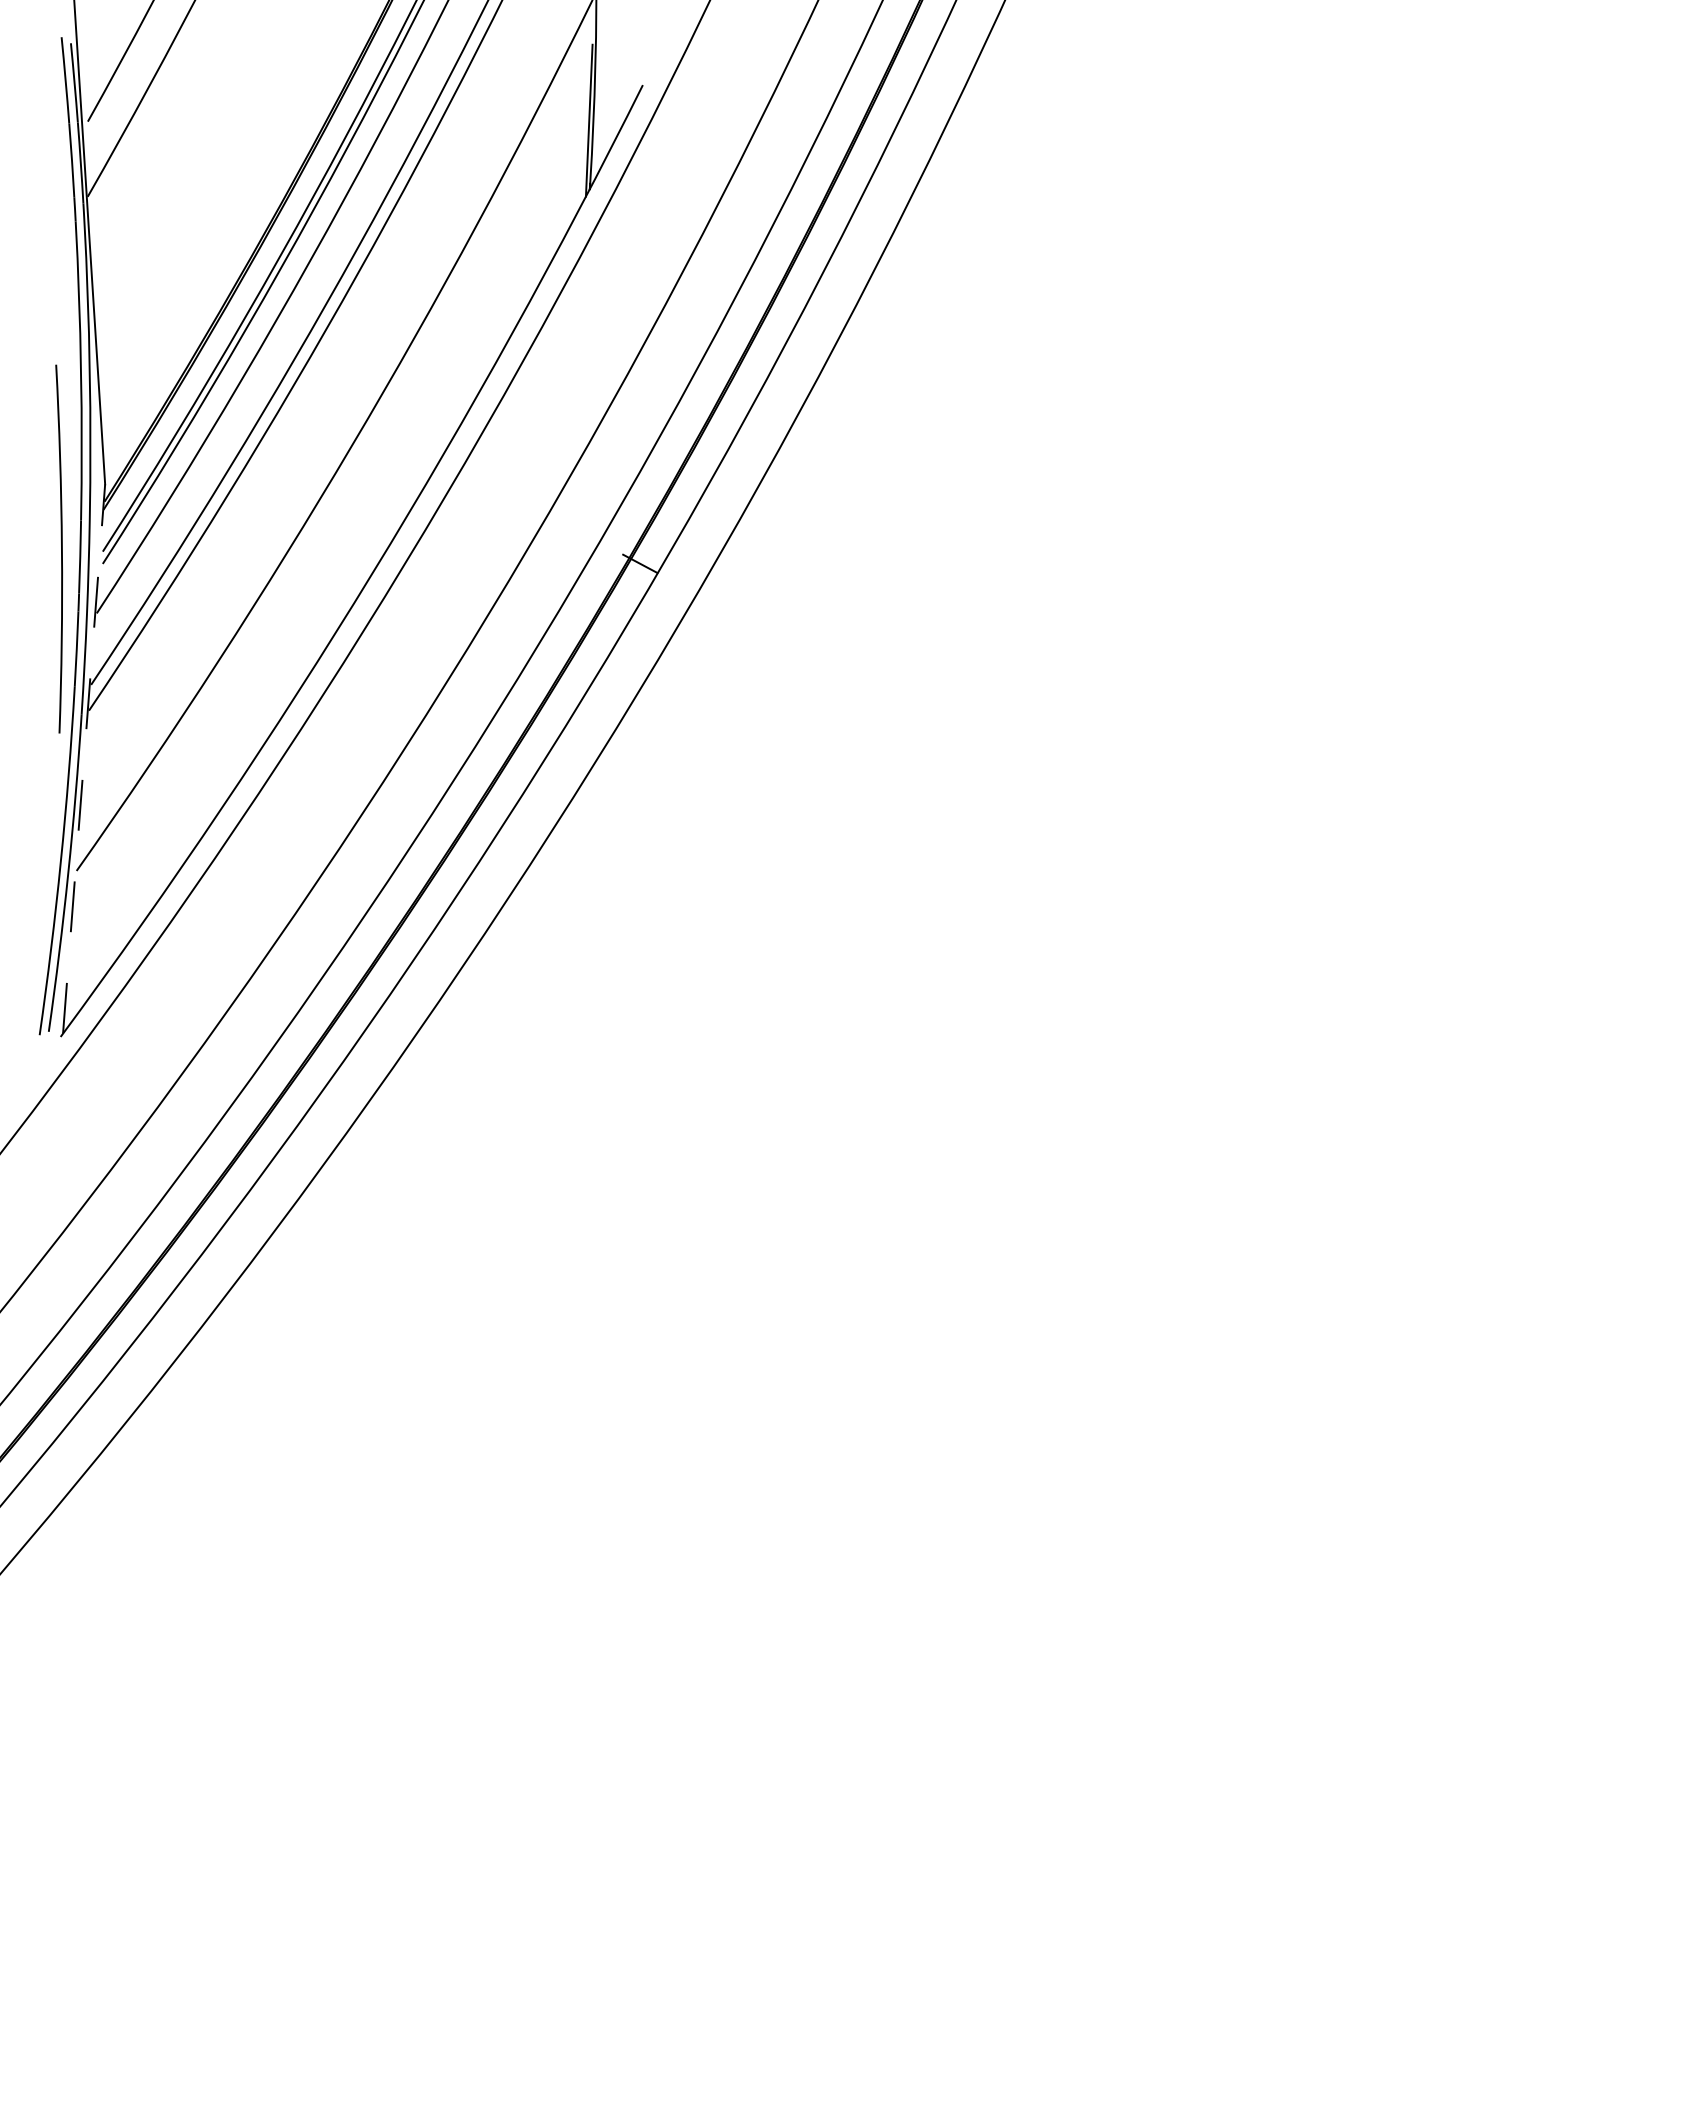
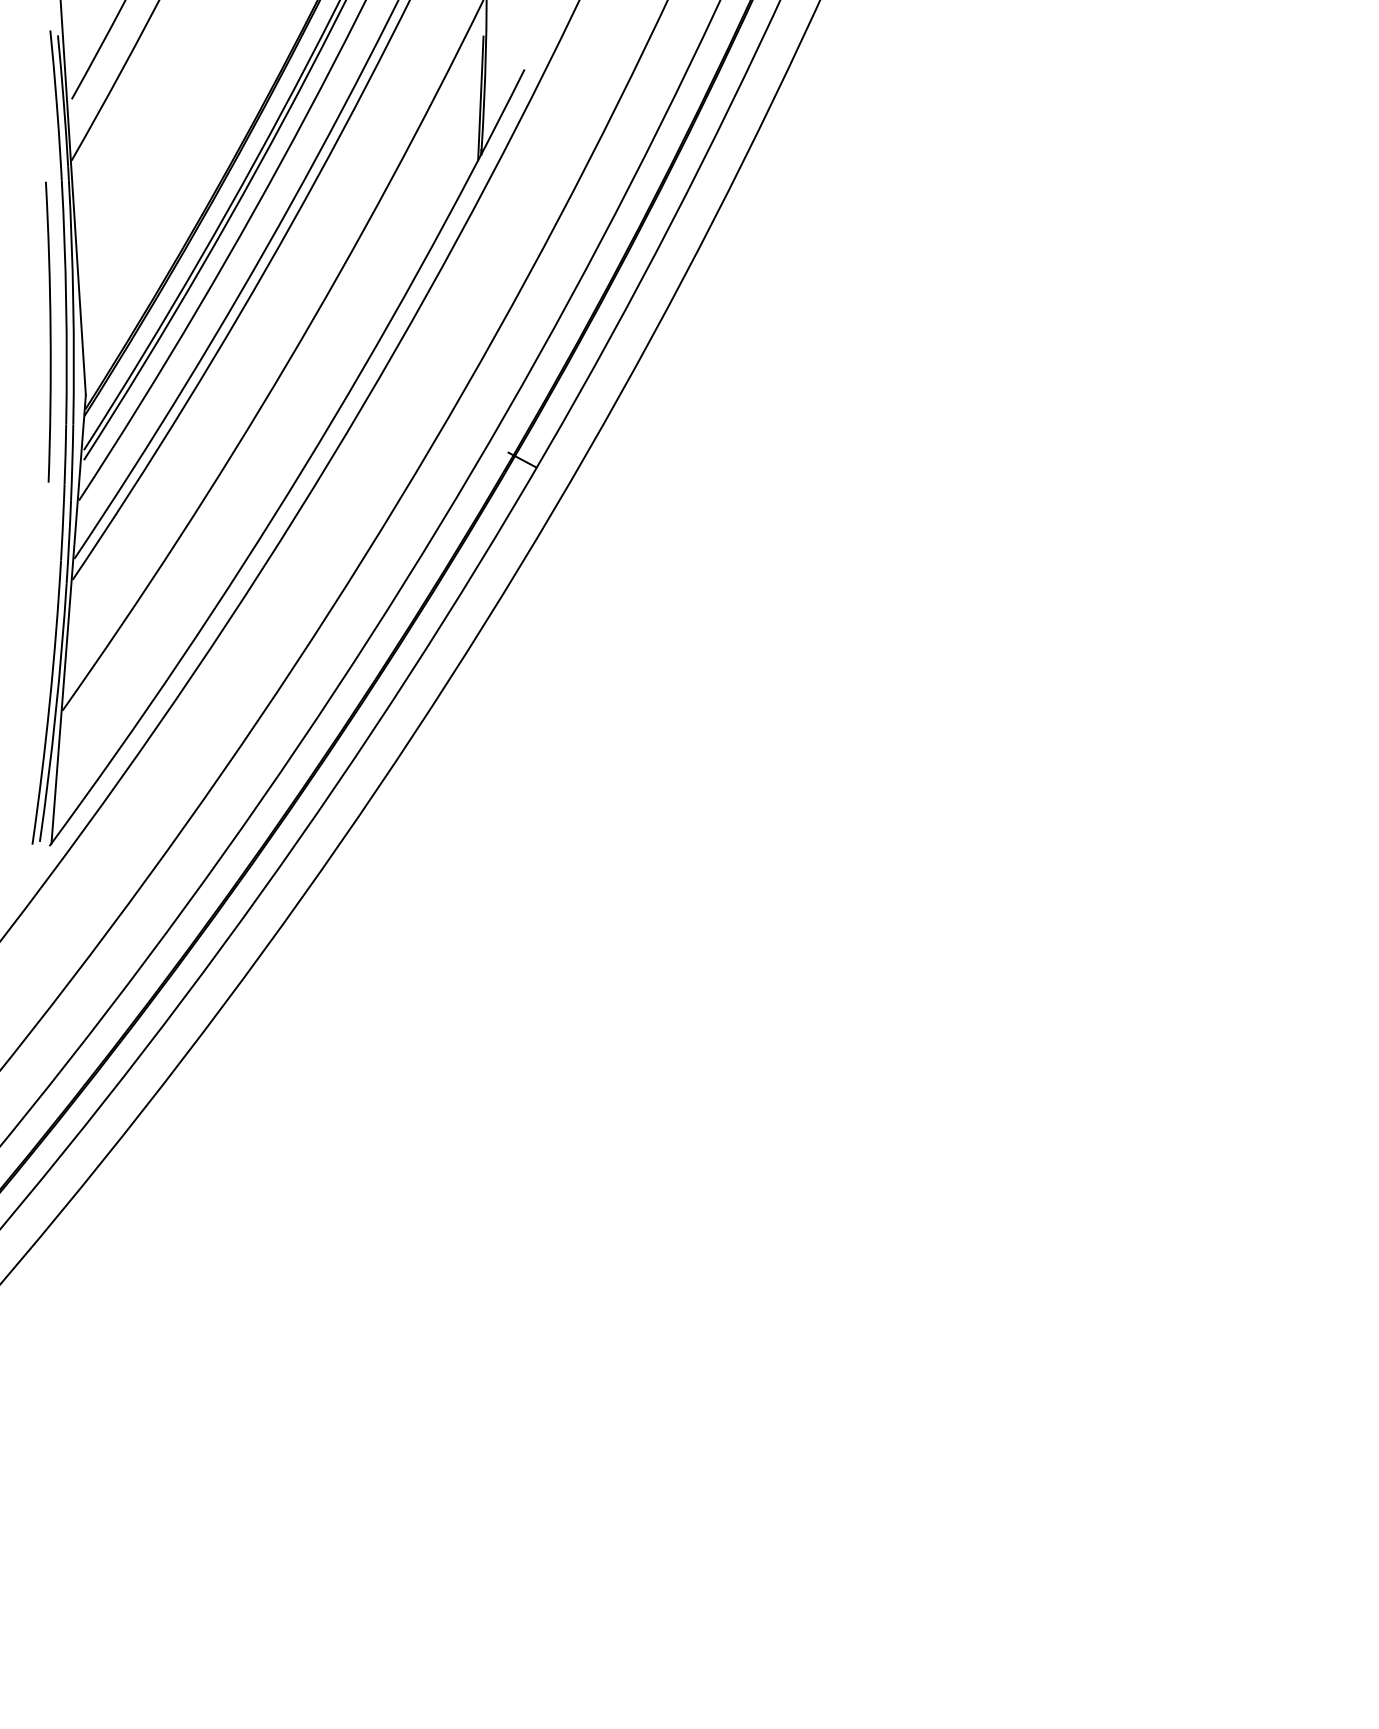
curve: (61, 548) -> (50, 331), moved
line: (84, 758) -> (69, 618), dashed -> solid

